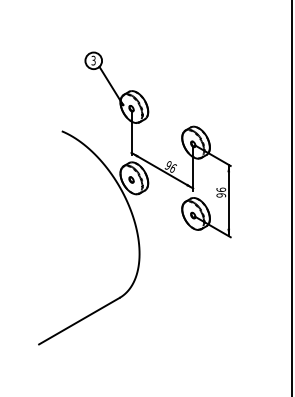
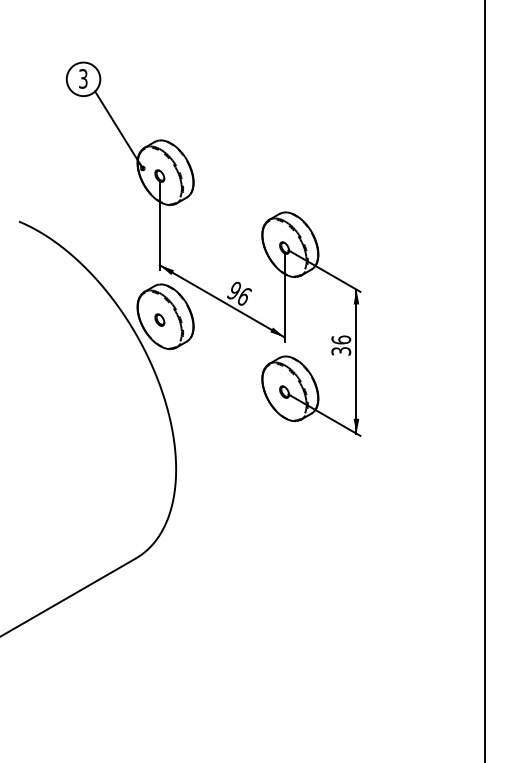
text: (220, 195) -> (339, 351), 96 -> 36

